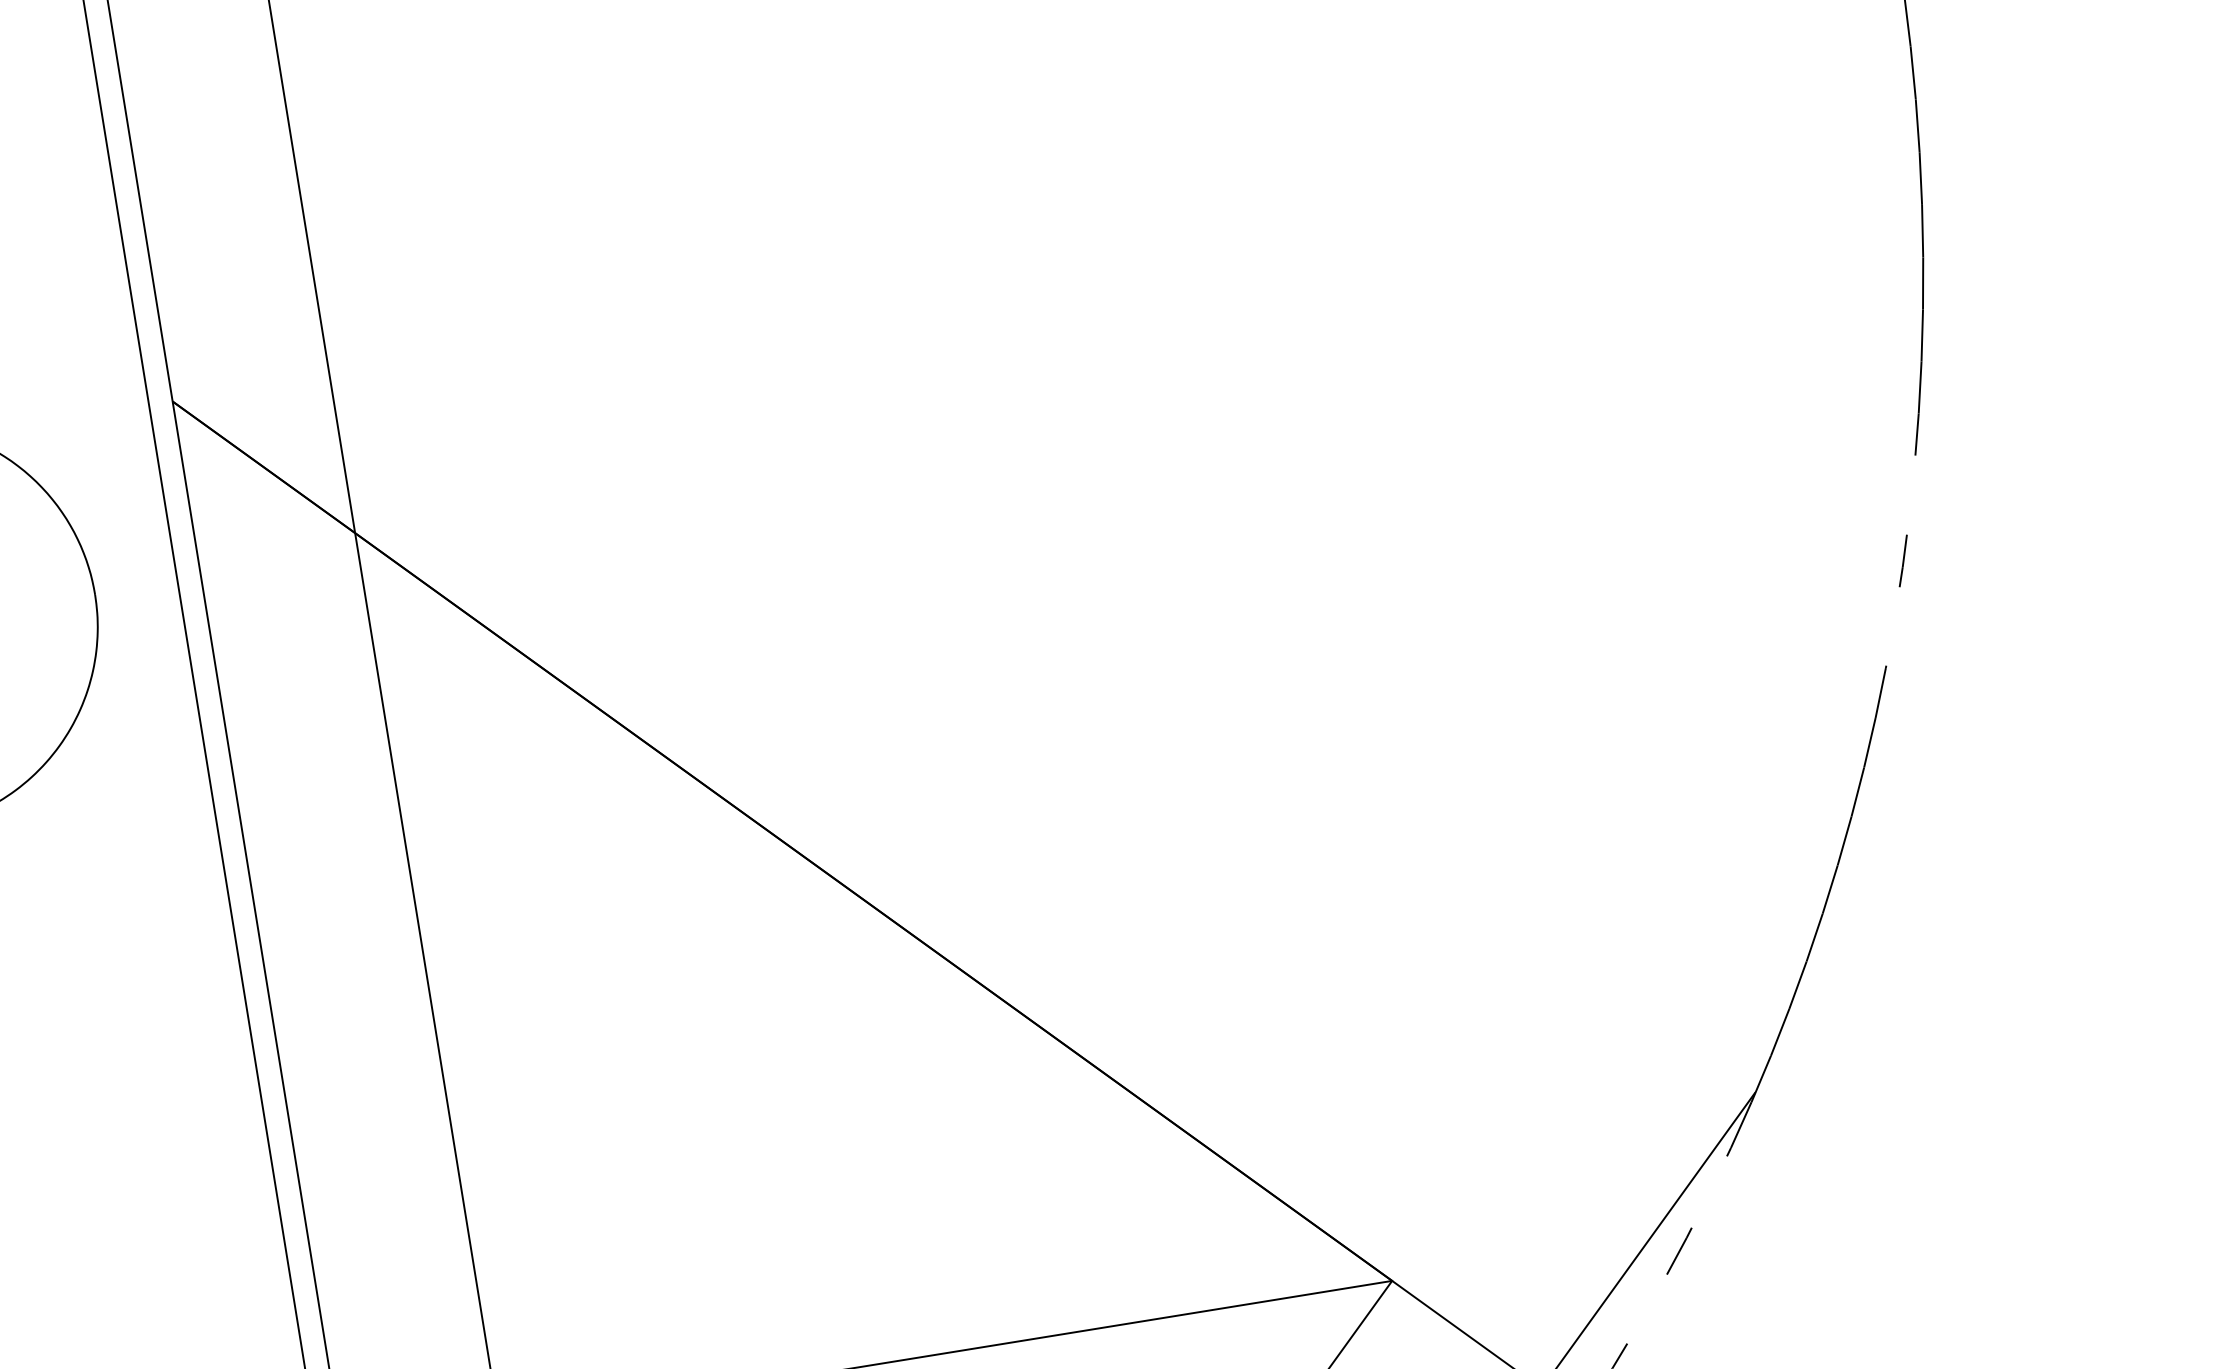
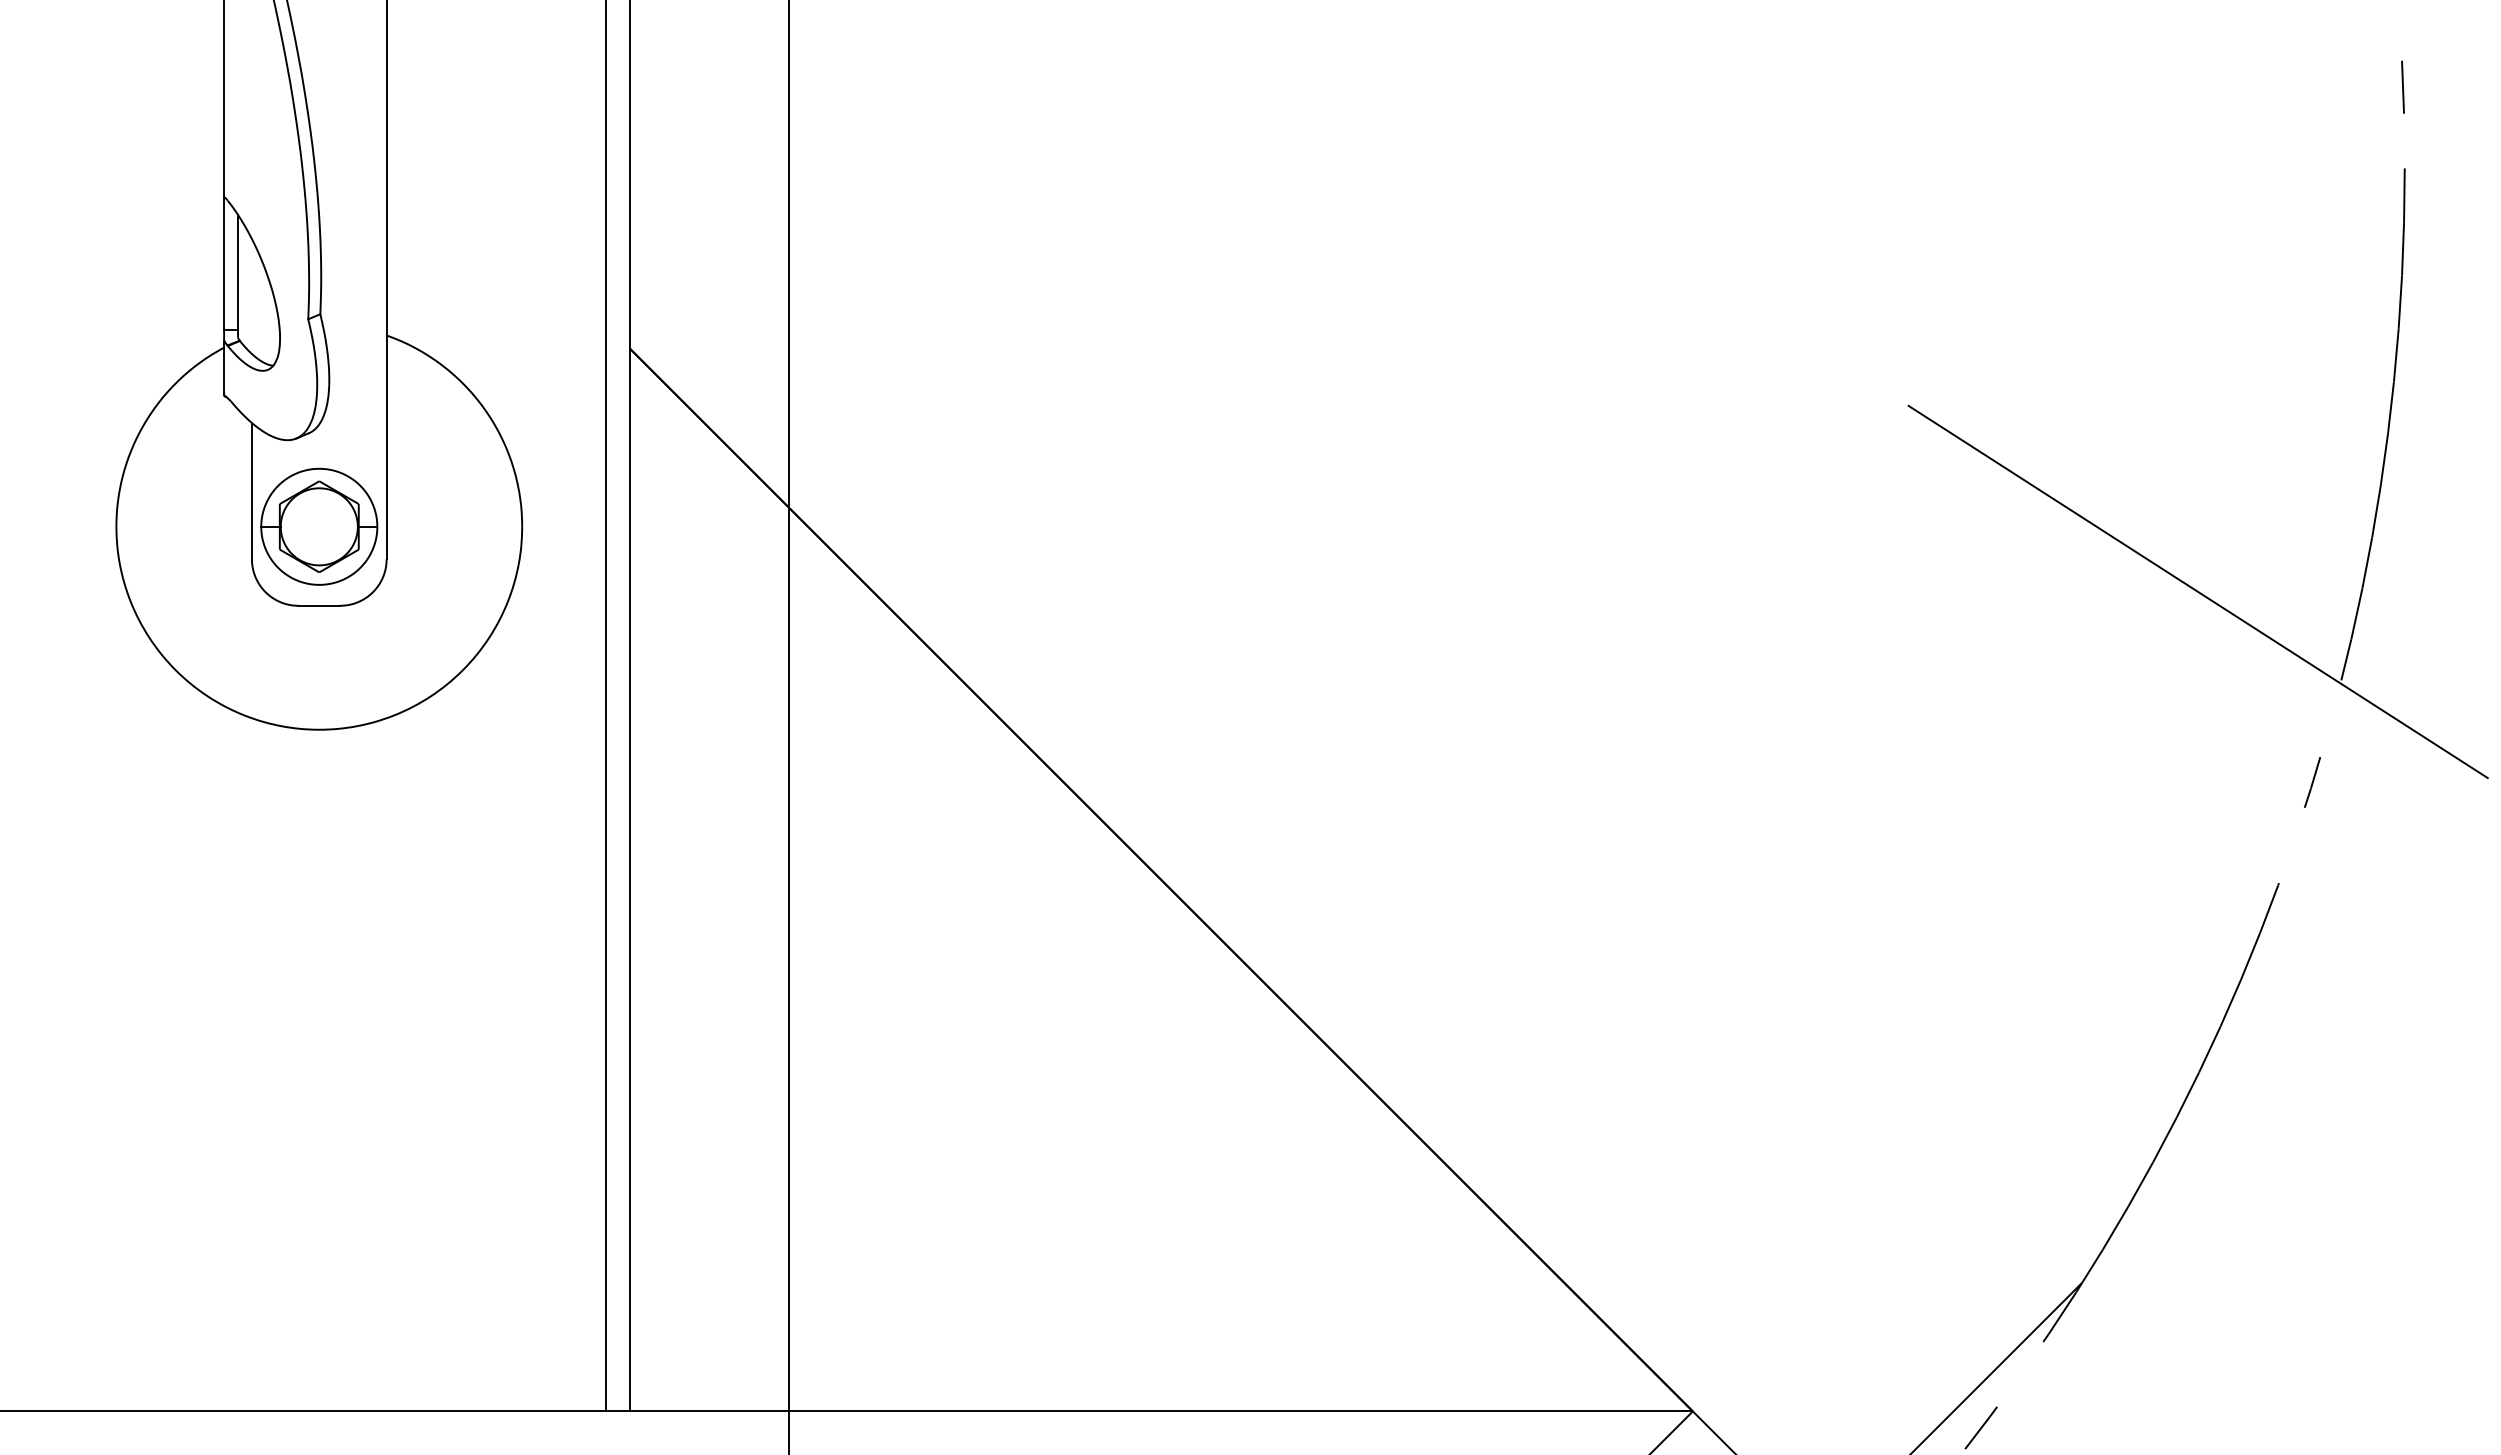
line: (1759, 390) -> (2197, 591), added

